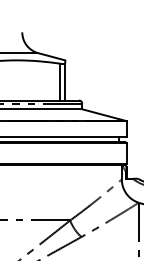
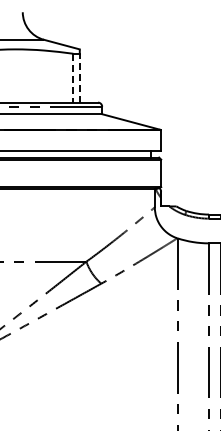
line: (65, 81) -> (79, 77), solid -> dashed
line: (60, 82) -> (73, 78), solid -> dashed

